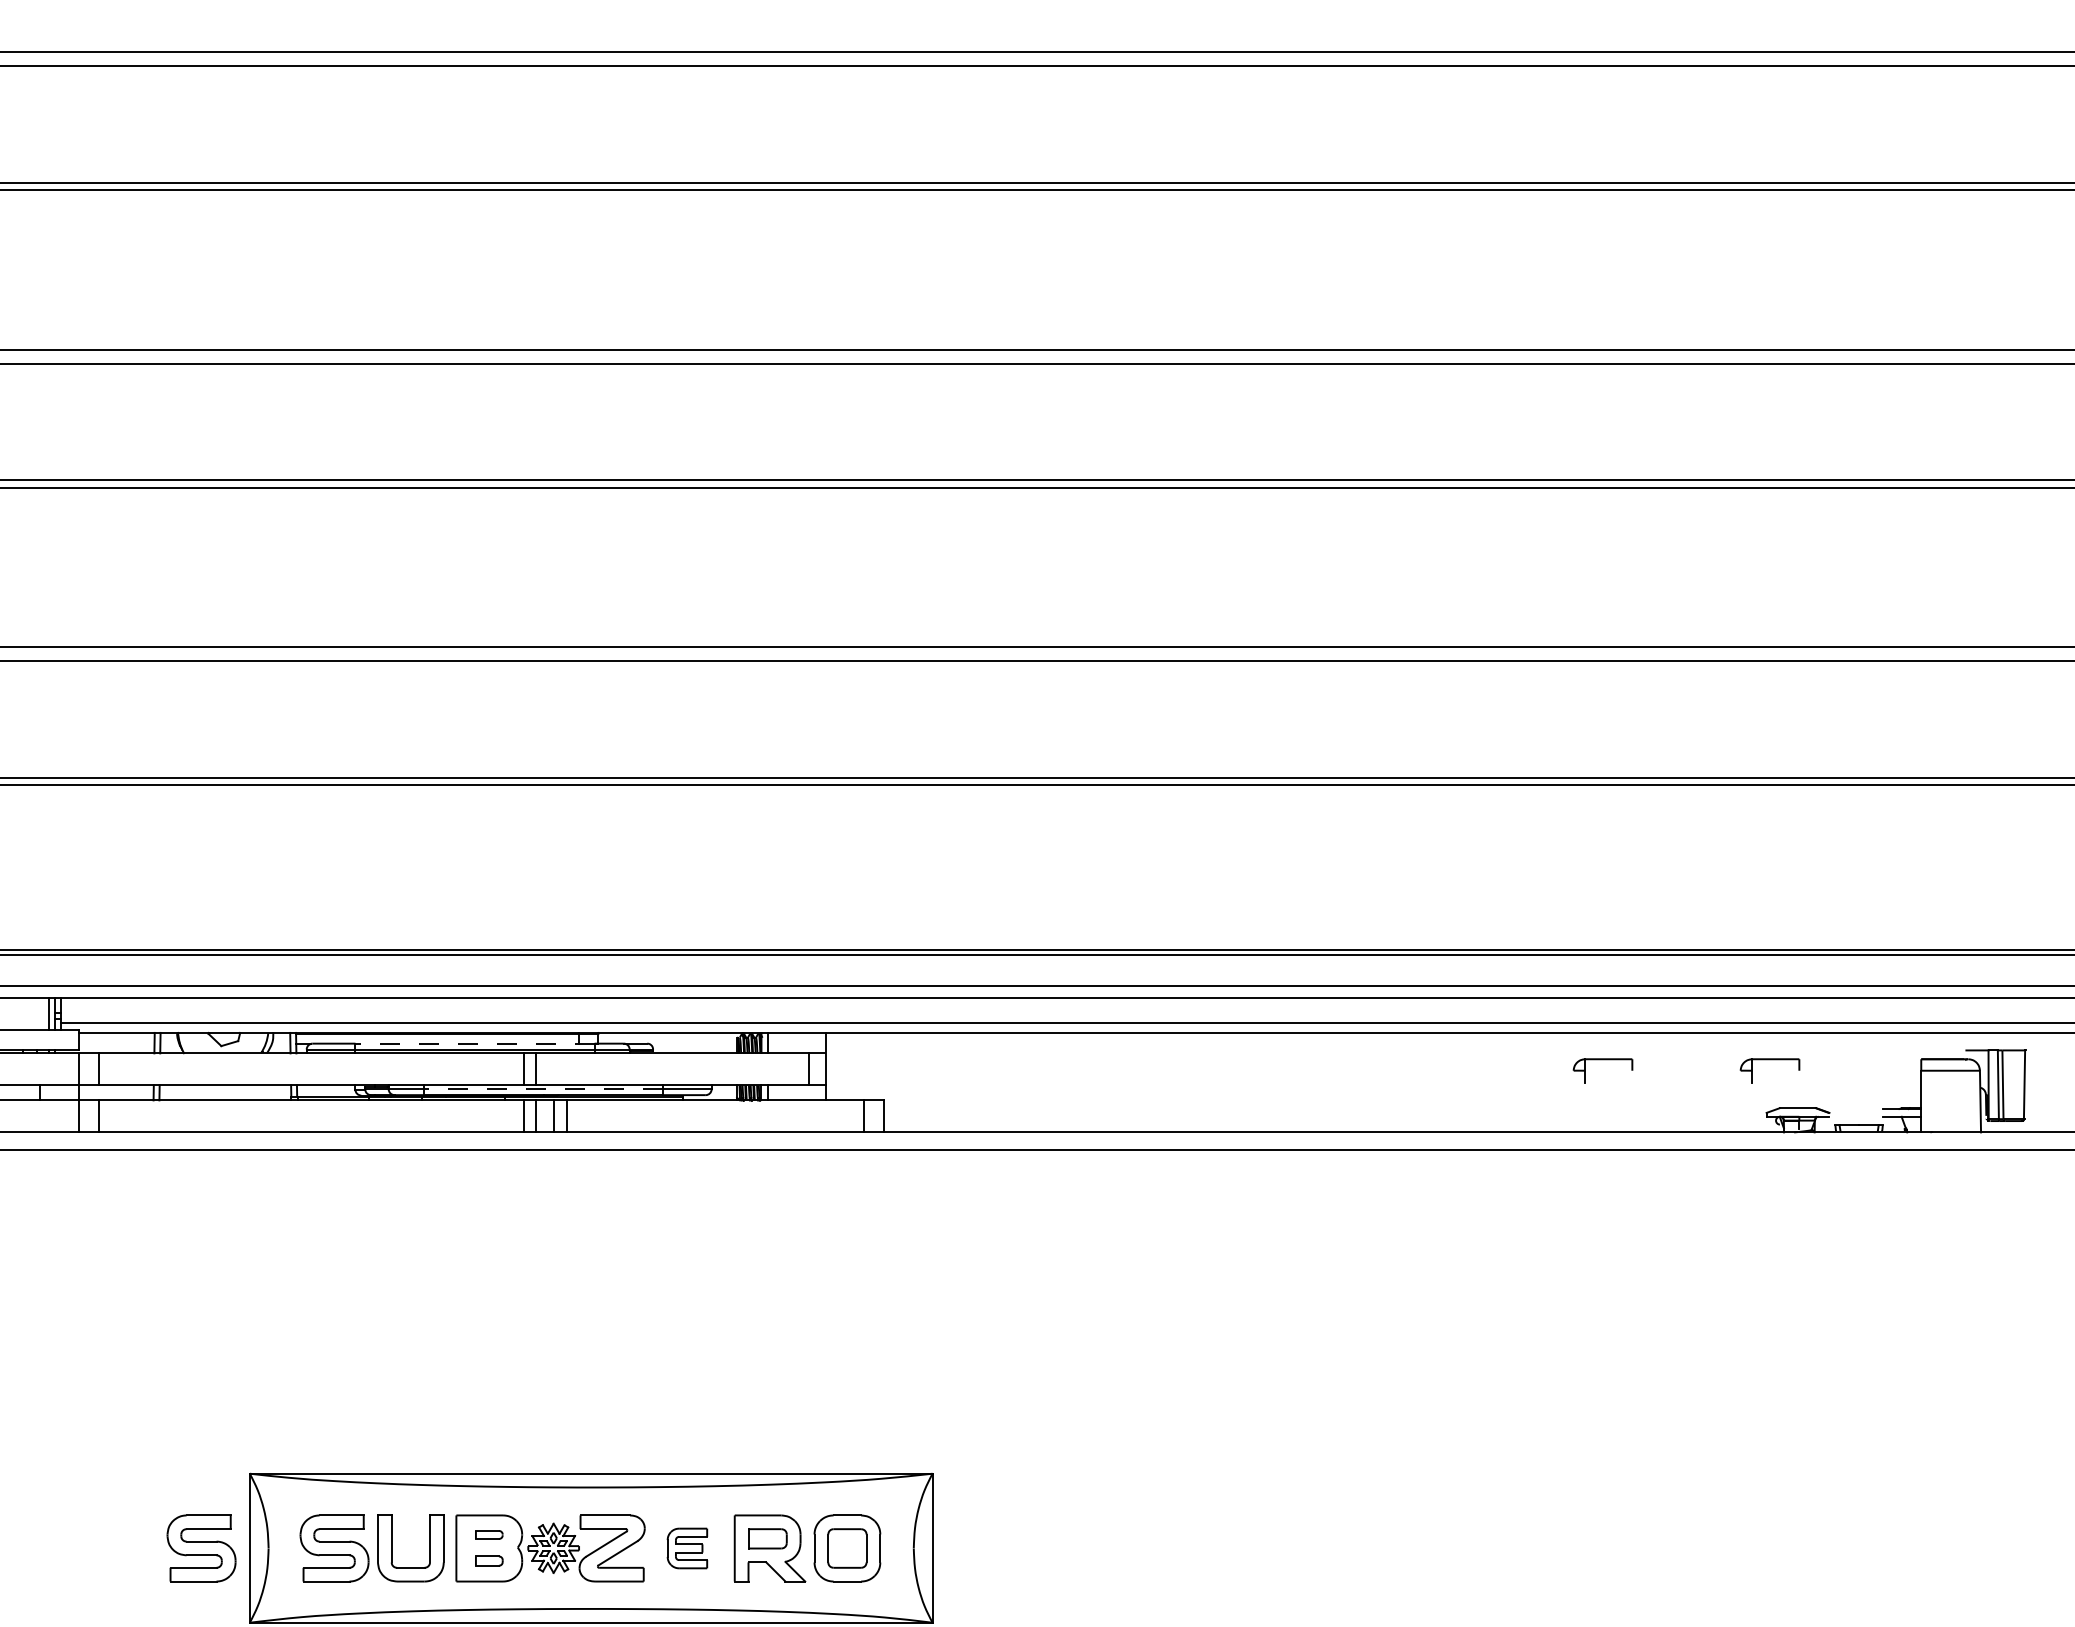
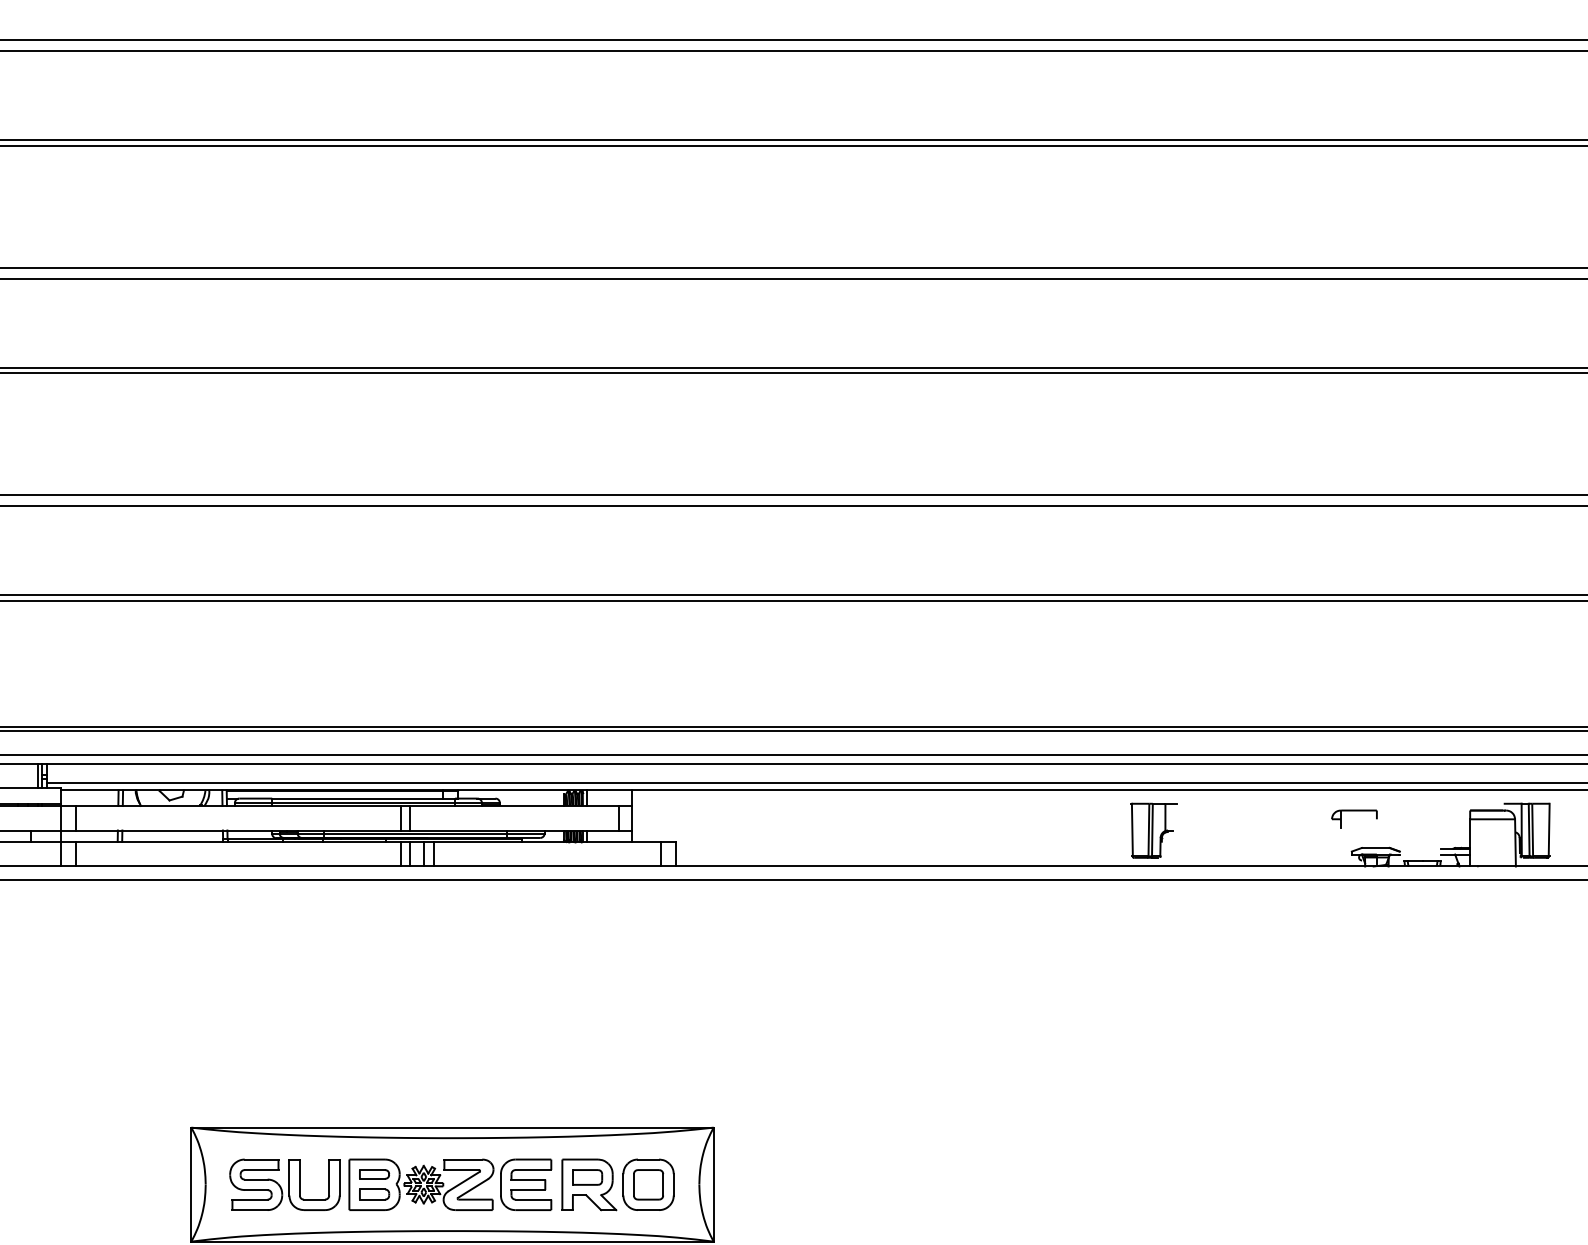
line: (475, 1043) -> (364, 798), dashed -> solid
part: (1602, 1060) -> (1226, 811), removed
part: (1507, 1085) -> (1153, 830), added
line: (543, 1089) -> (416, 833), dashed -> solid
part: (489, 1534) -> (374, 1174), size x1.43
part: (201, 1548) -> (154, 1184), removed
part: (687, 1548) -> (526, 1184), size x1.67
part: (489, 1560) -> (374, 1194), size x1.43

